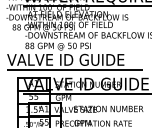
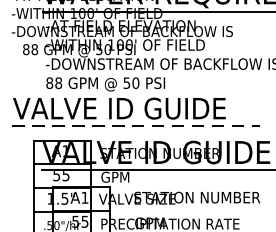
line: (75, 69) -> (137, 125), solid -> dashed

